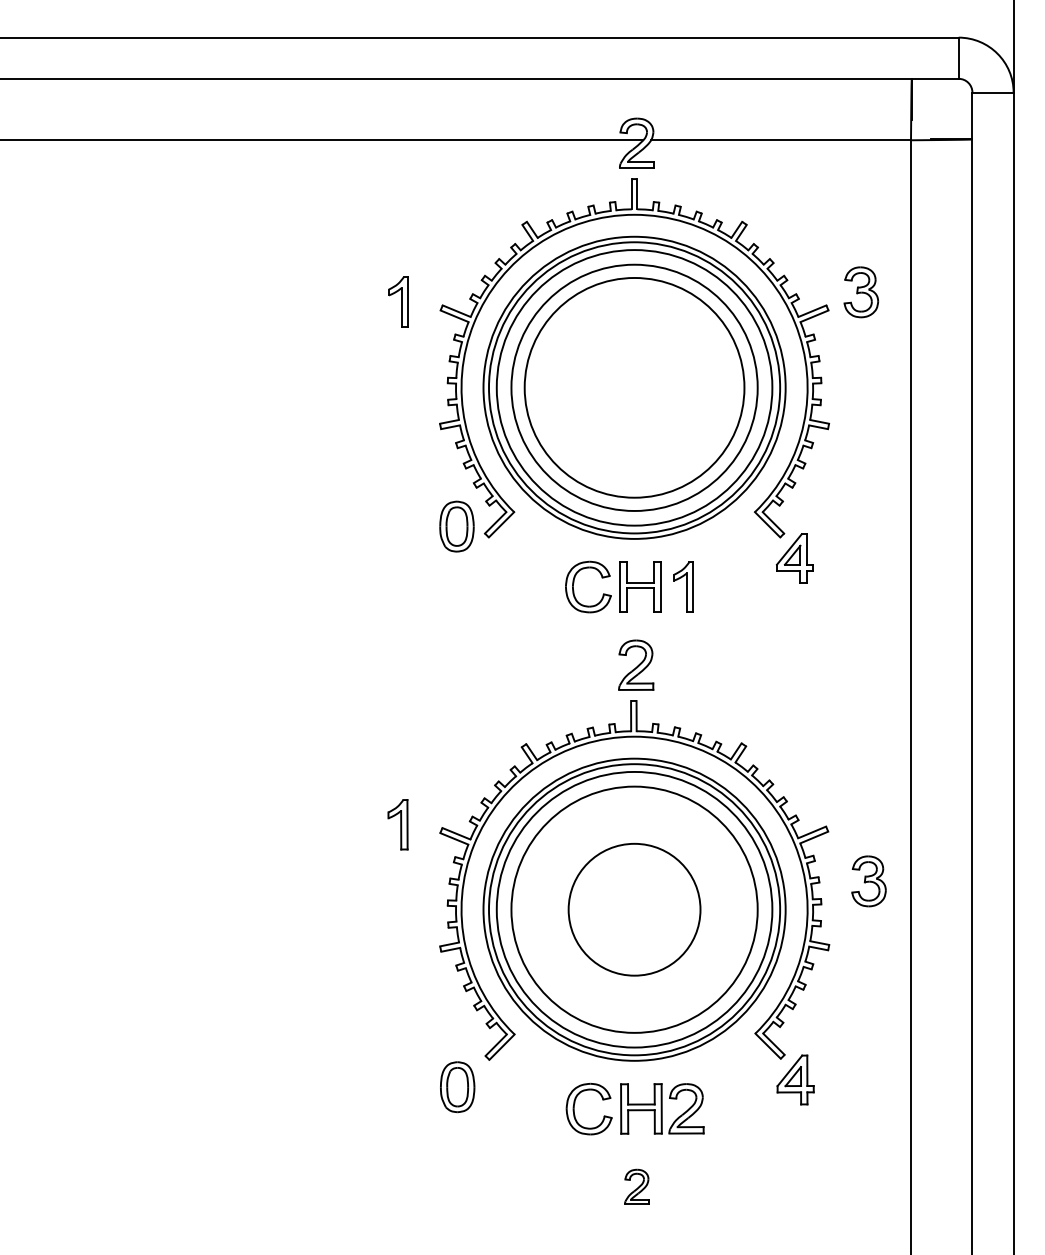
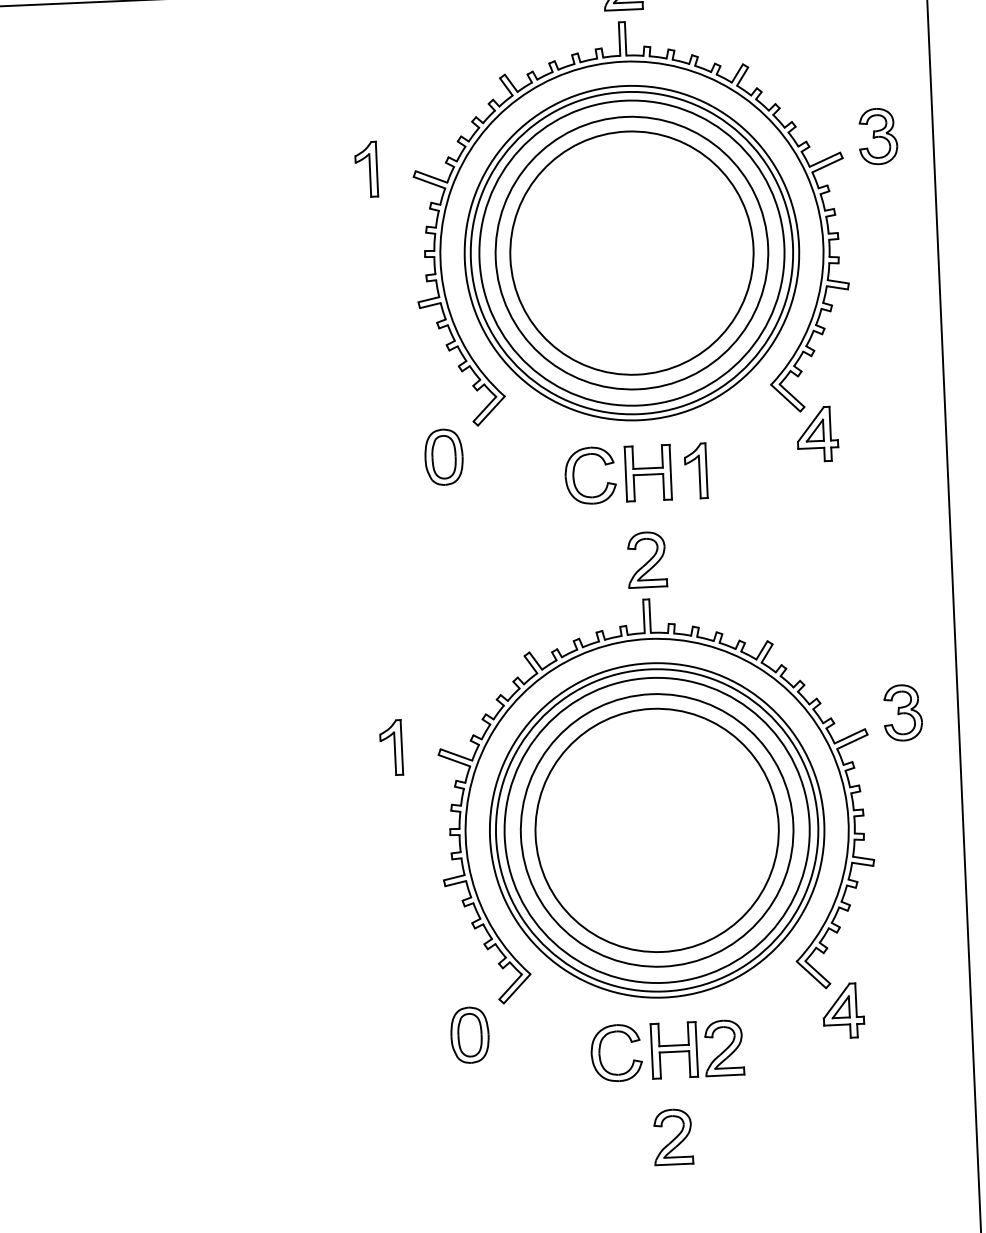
part: (456, 526) -> (443, 457), moved
part: (868, 881) -> (902, 713), moved
circle: (634, 909) -> (657, 830), size x1.67
part: (636, 1186) -> (672, 1136), size x1.43

